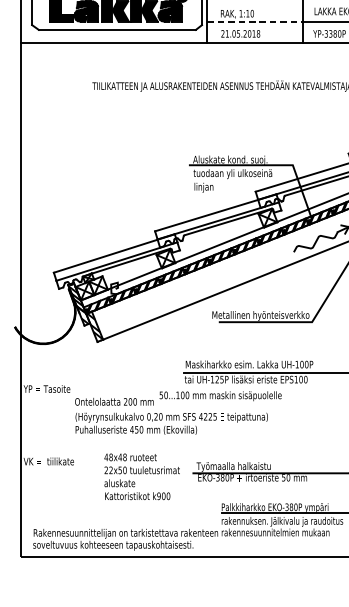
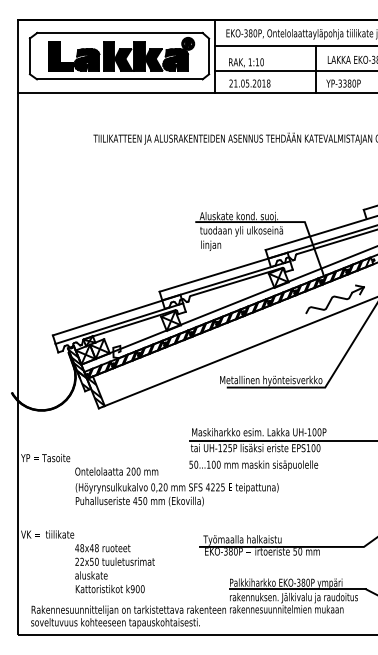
line: (255, 21) -> (265, 70), dashed -> solid
text: (220, 396) -> (253, 465), moved
text: (141, 476) -> (114, 568), moved

